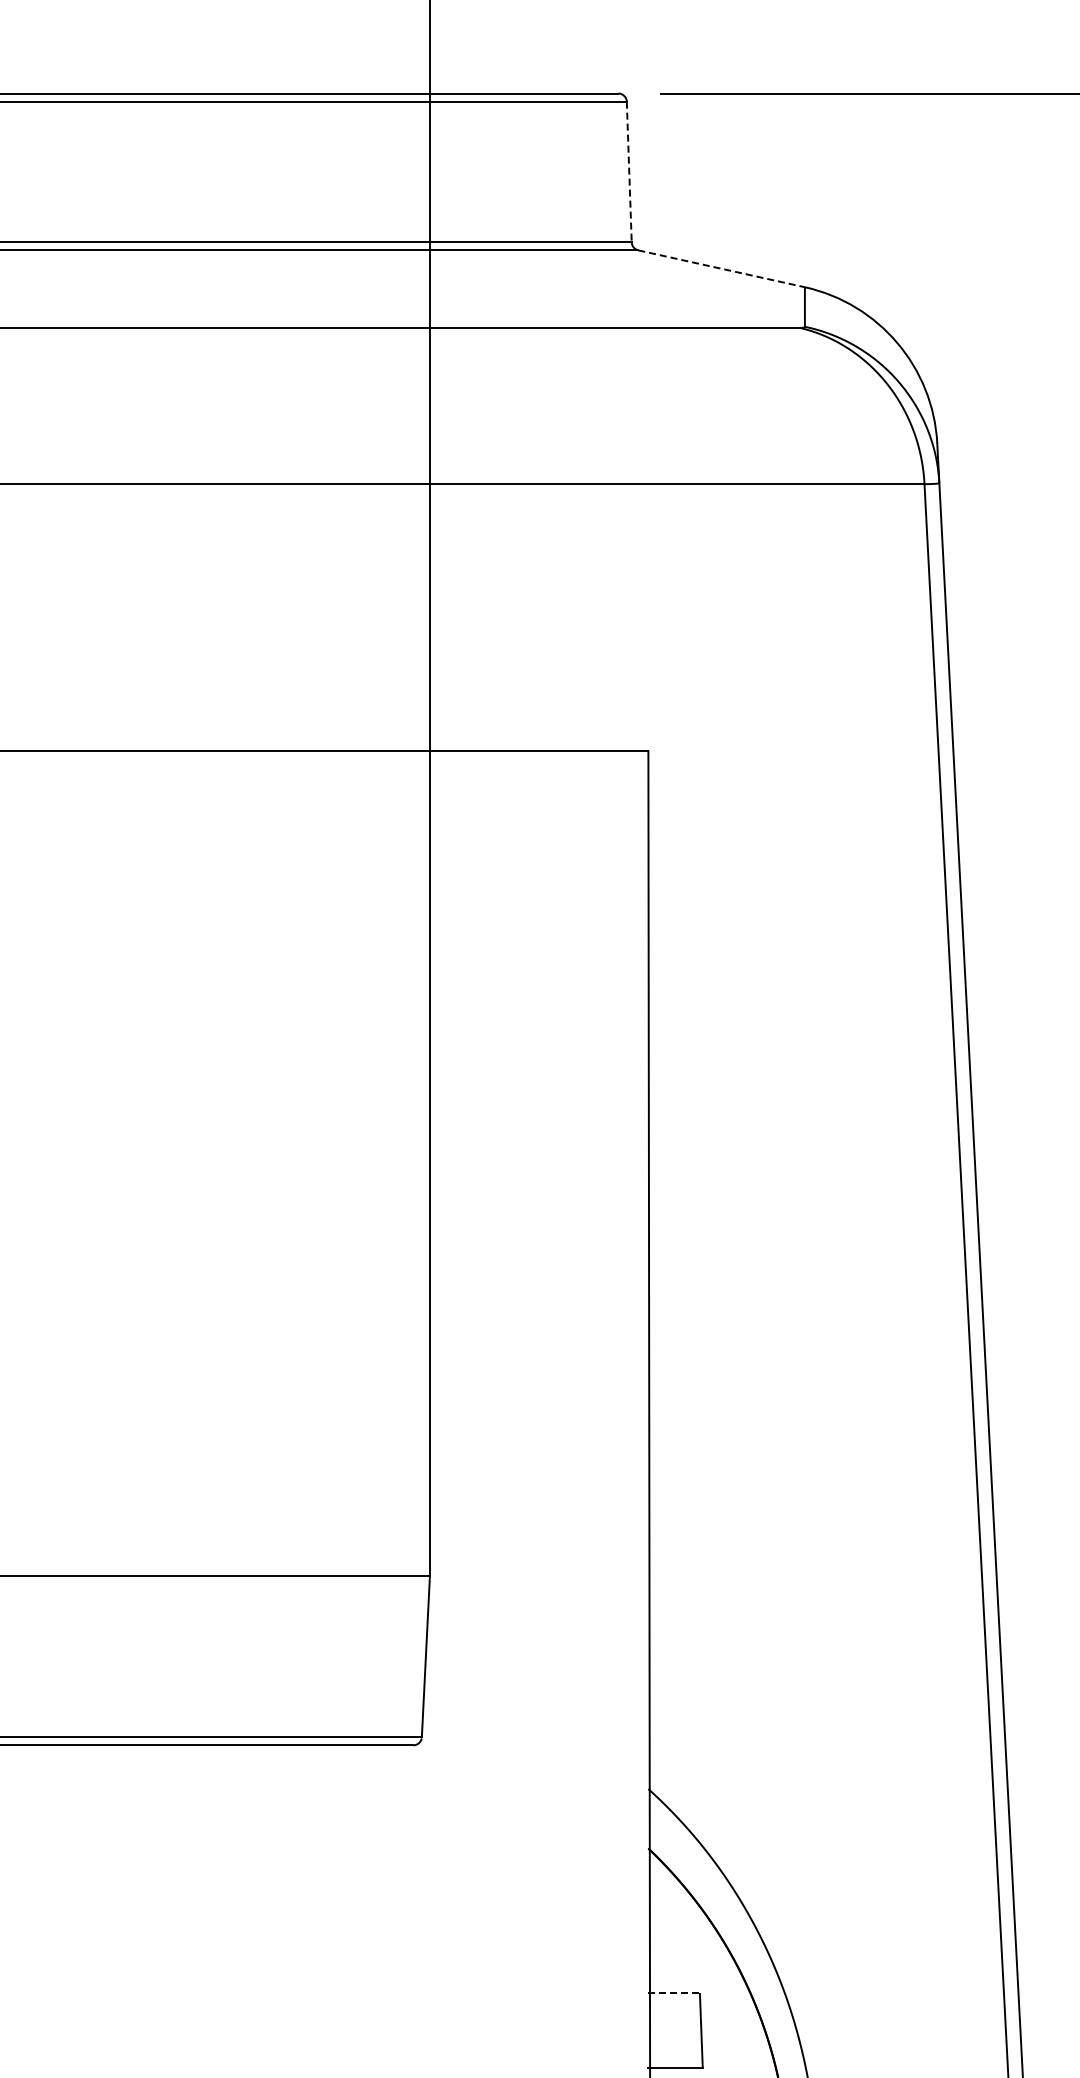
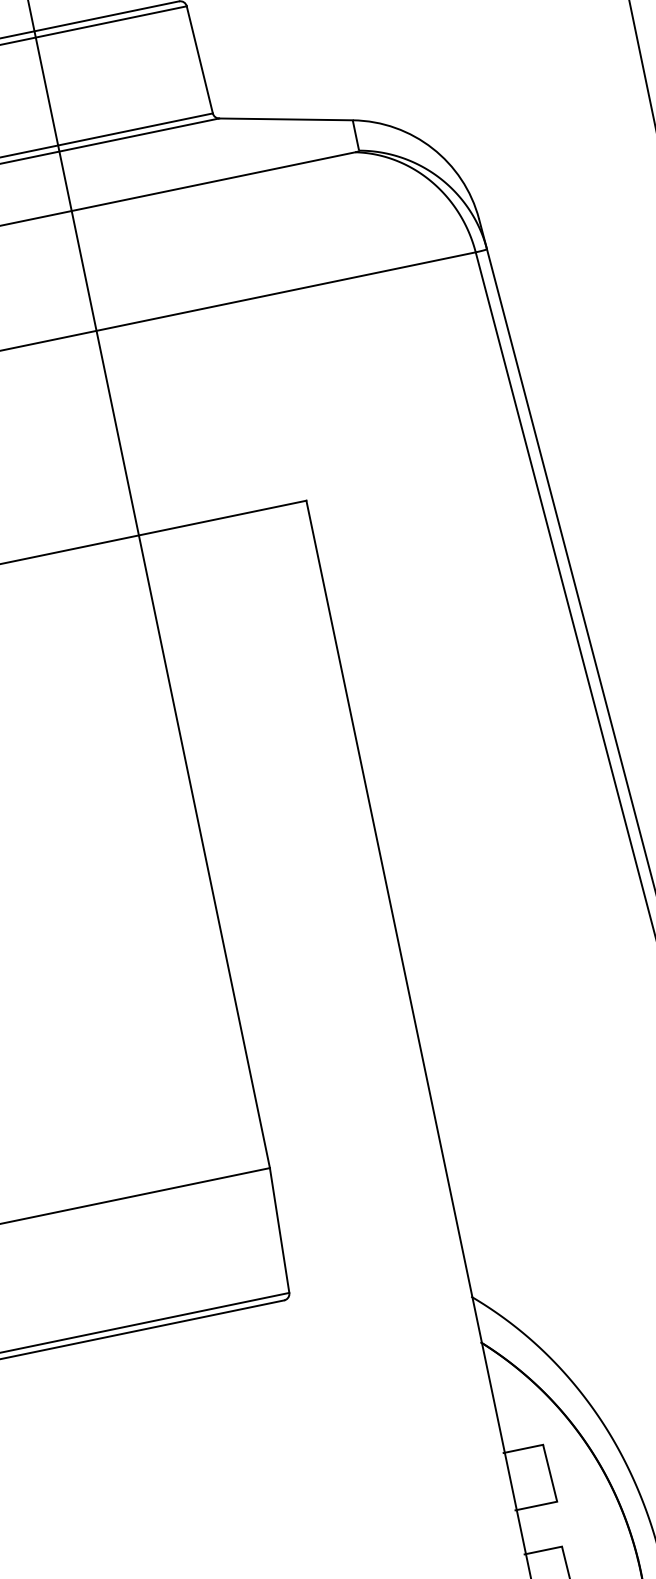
line: (629, 172) -> (200, 60), dashed -> solid
line: (722, 268) -> (286, 119), dashed -> solid
line: (674, 1992) -> (523, 1448), dashed -> solid

